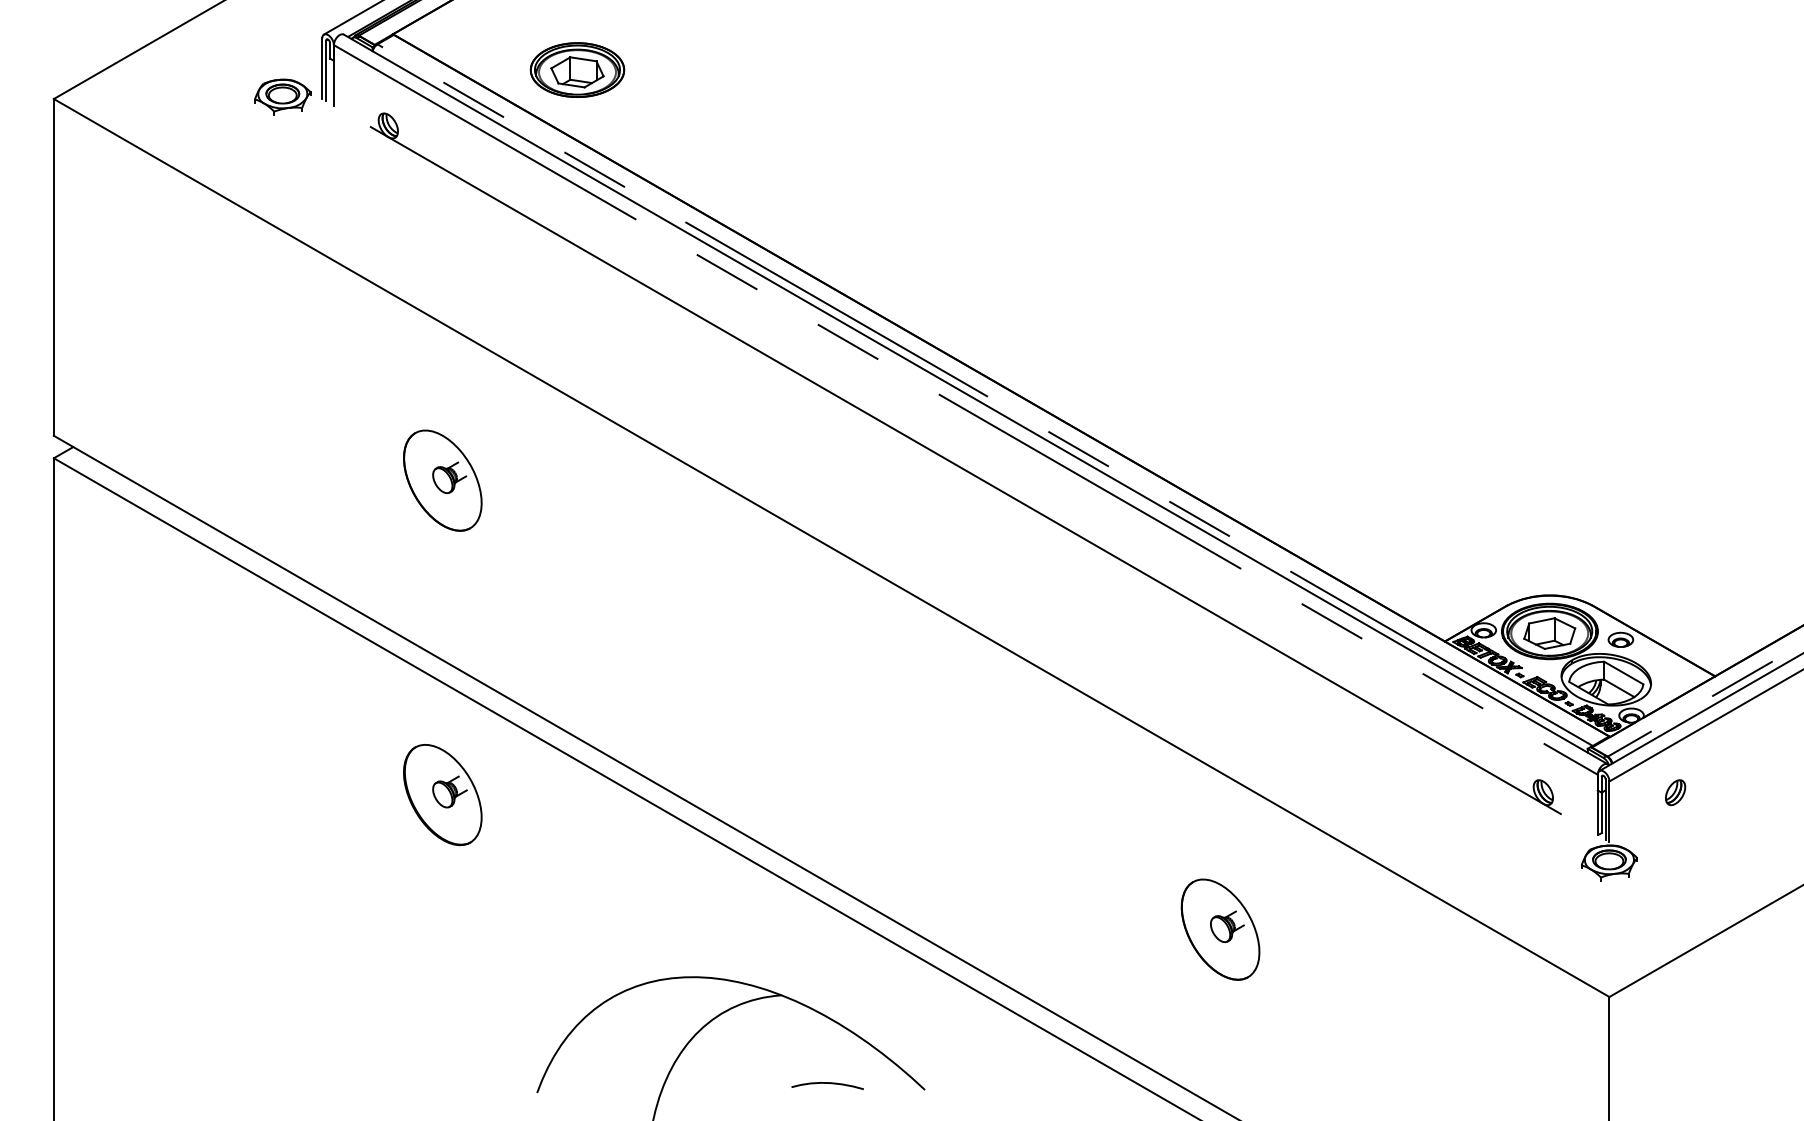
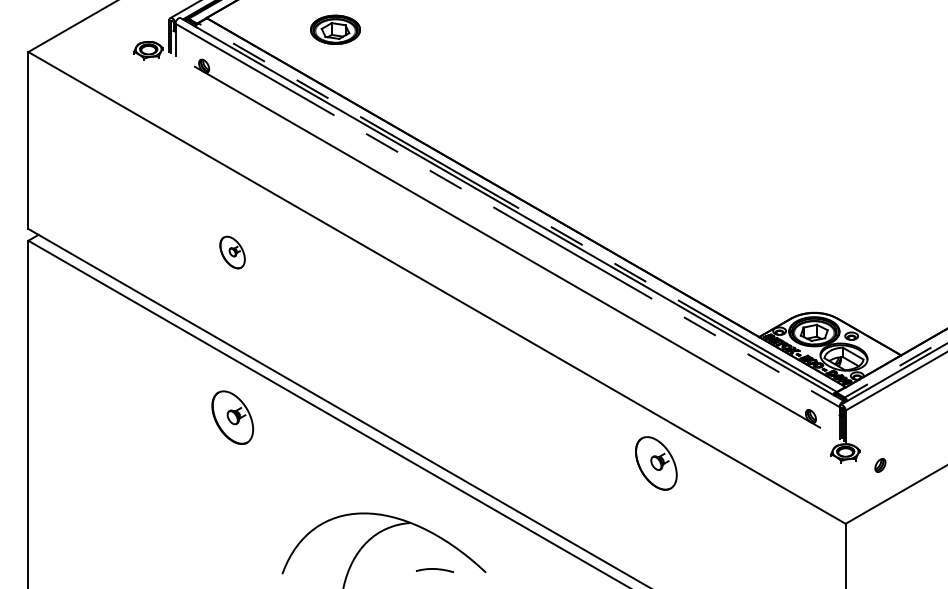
part: (577, 69) -> (335, 29), moved
part: (442, 480) -> (232, 252), size x0.6
part: (1675, 792) -> (880, 465), moved
part: (1220, 929) -> (656, 463), moved

